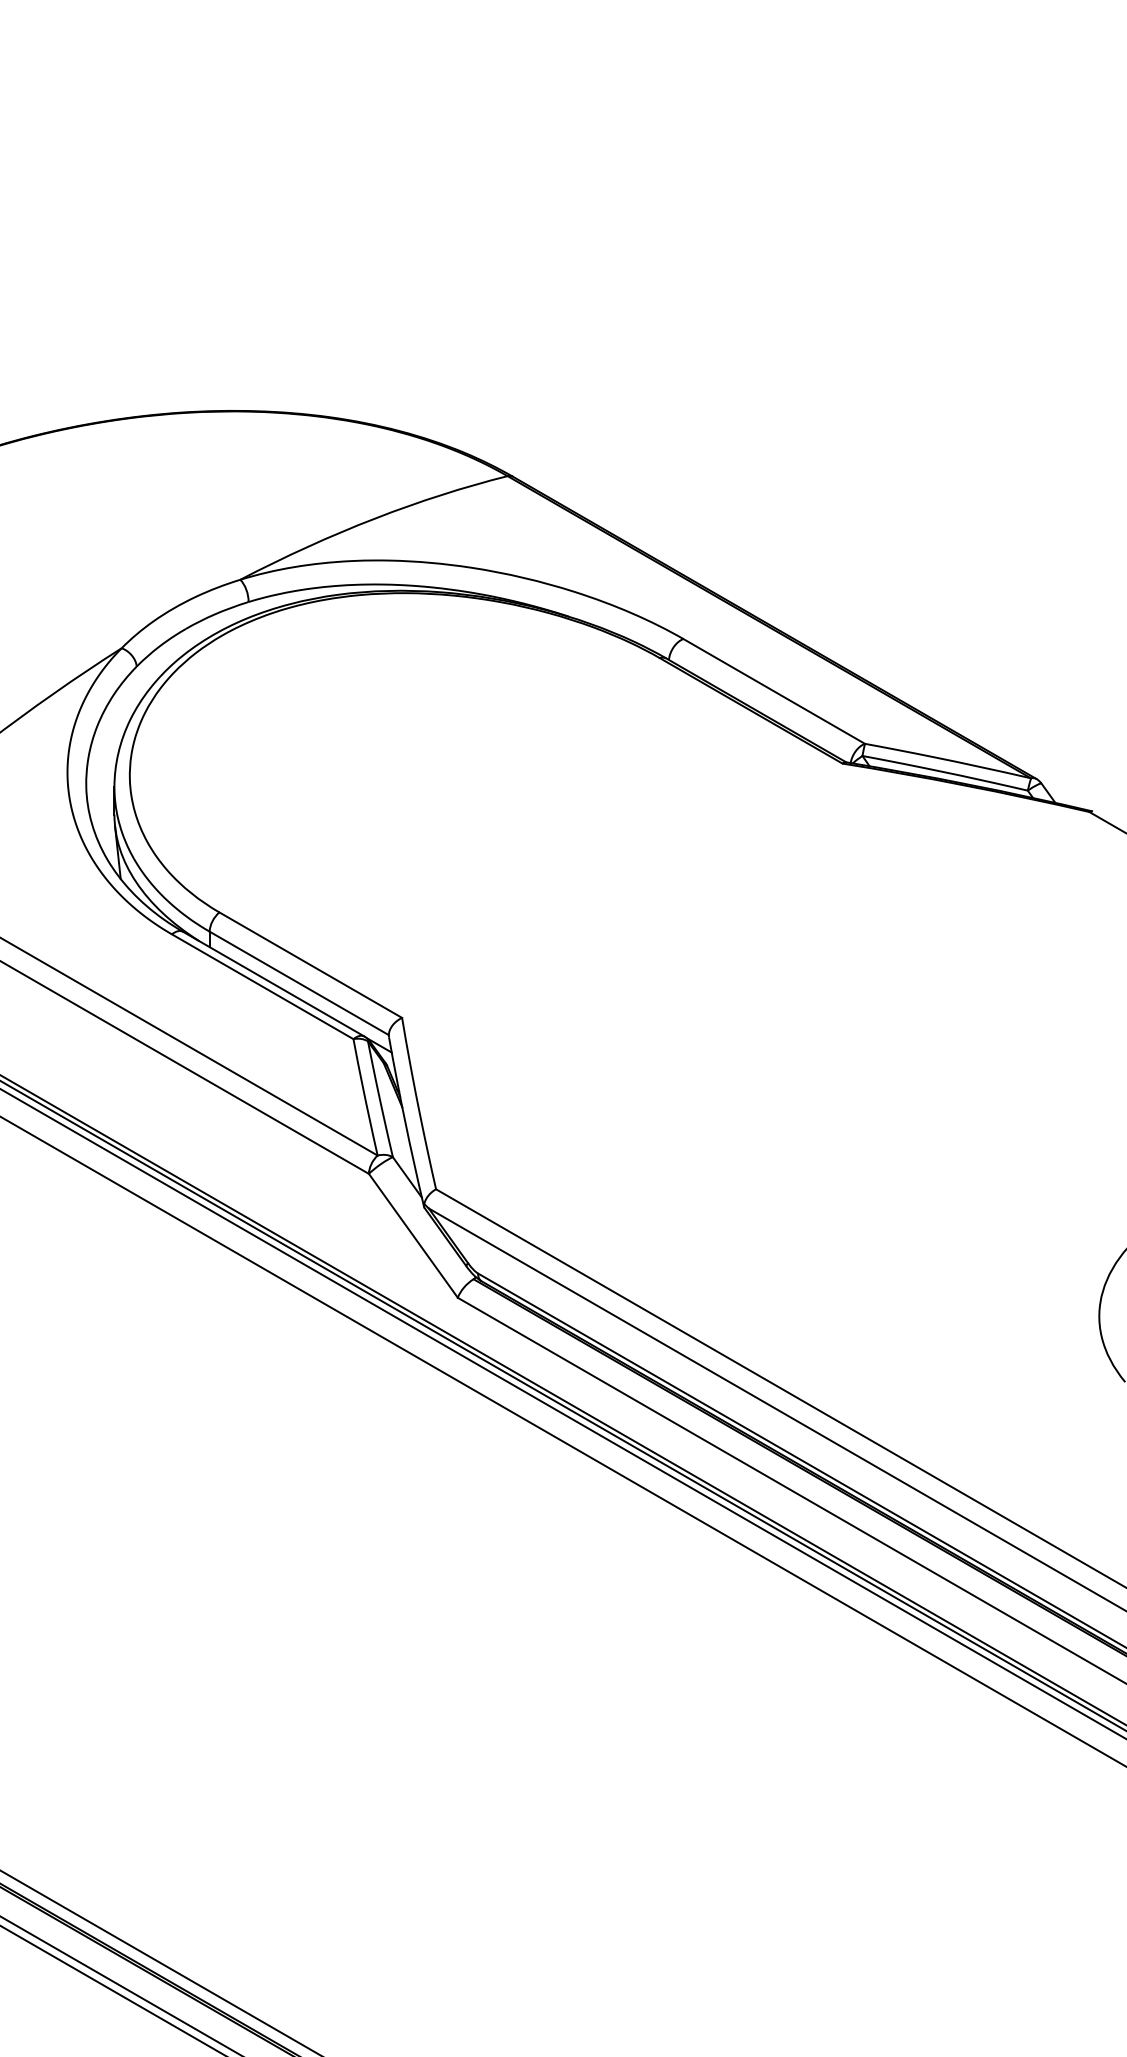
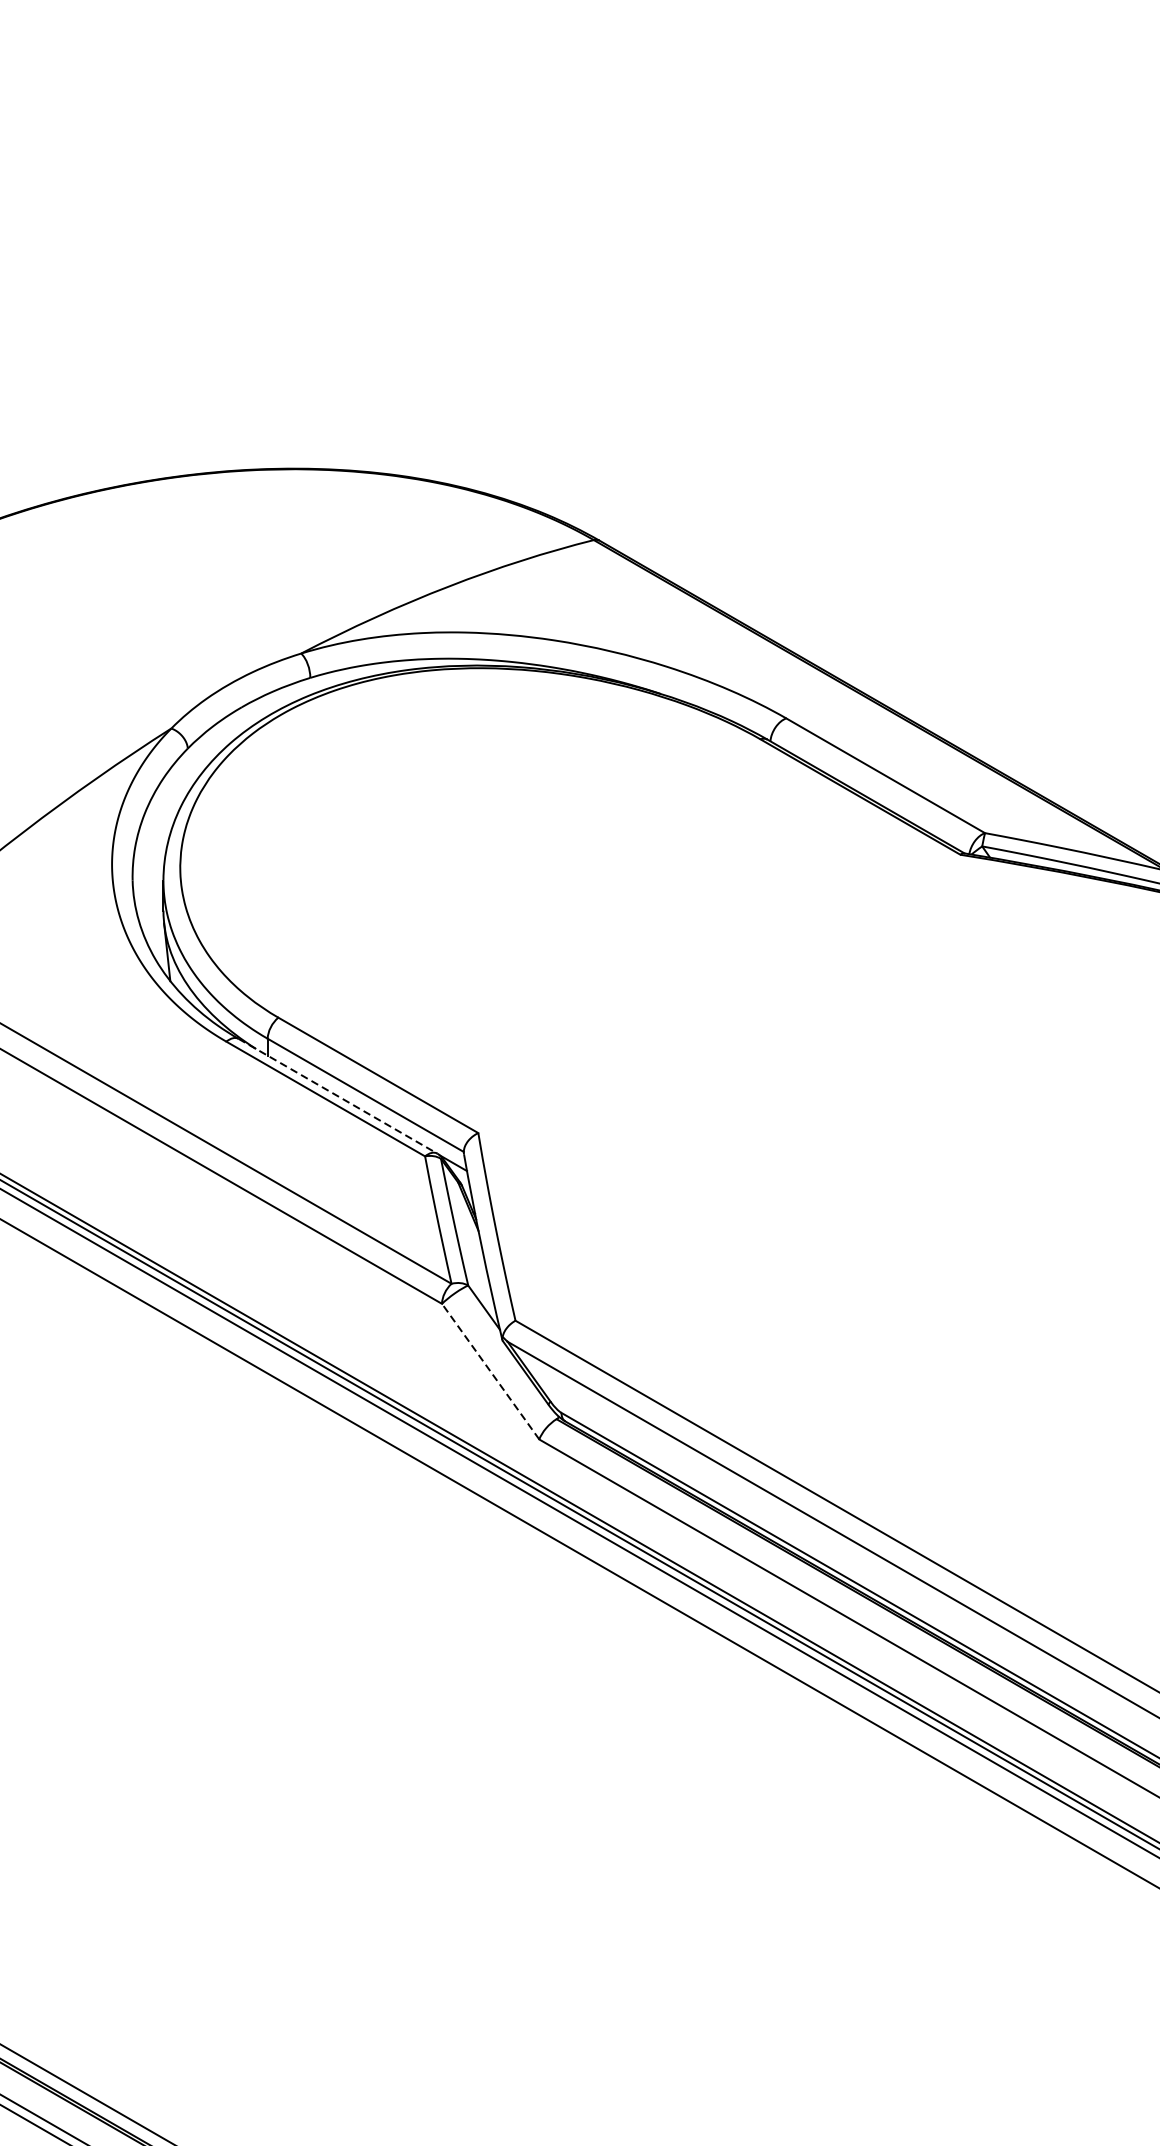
line: (273, 984) -> (337, 1096), solid -> dashed
line: (413, 1235) -> (490, 1371), solid -> dashed

